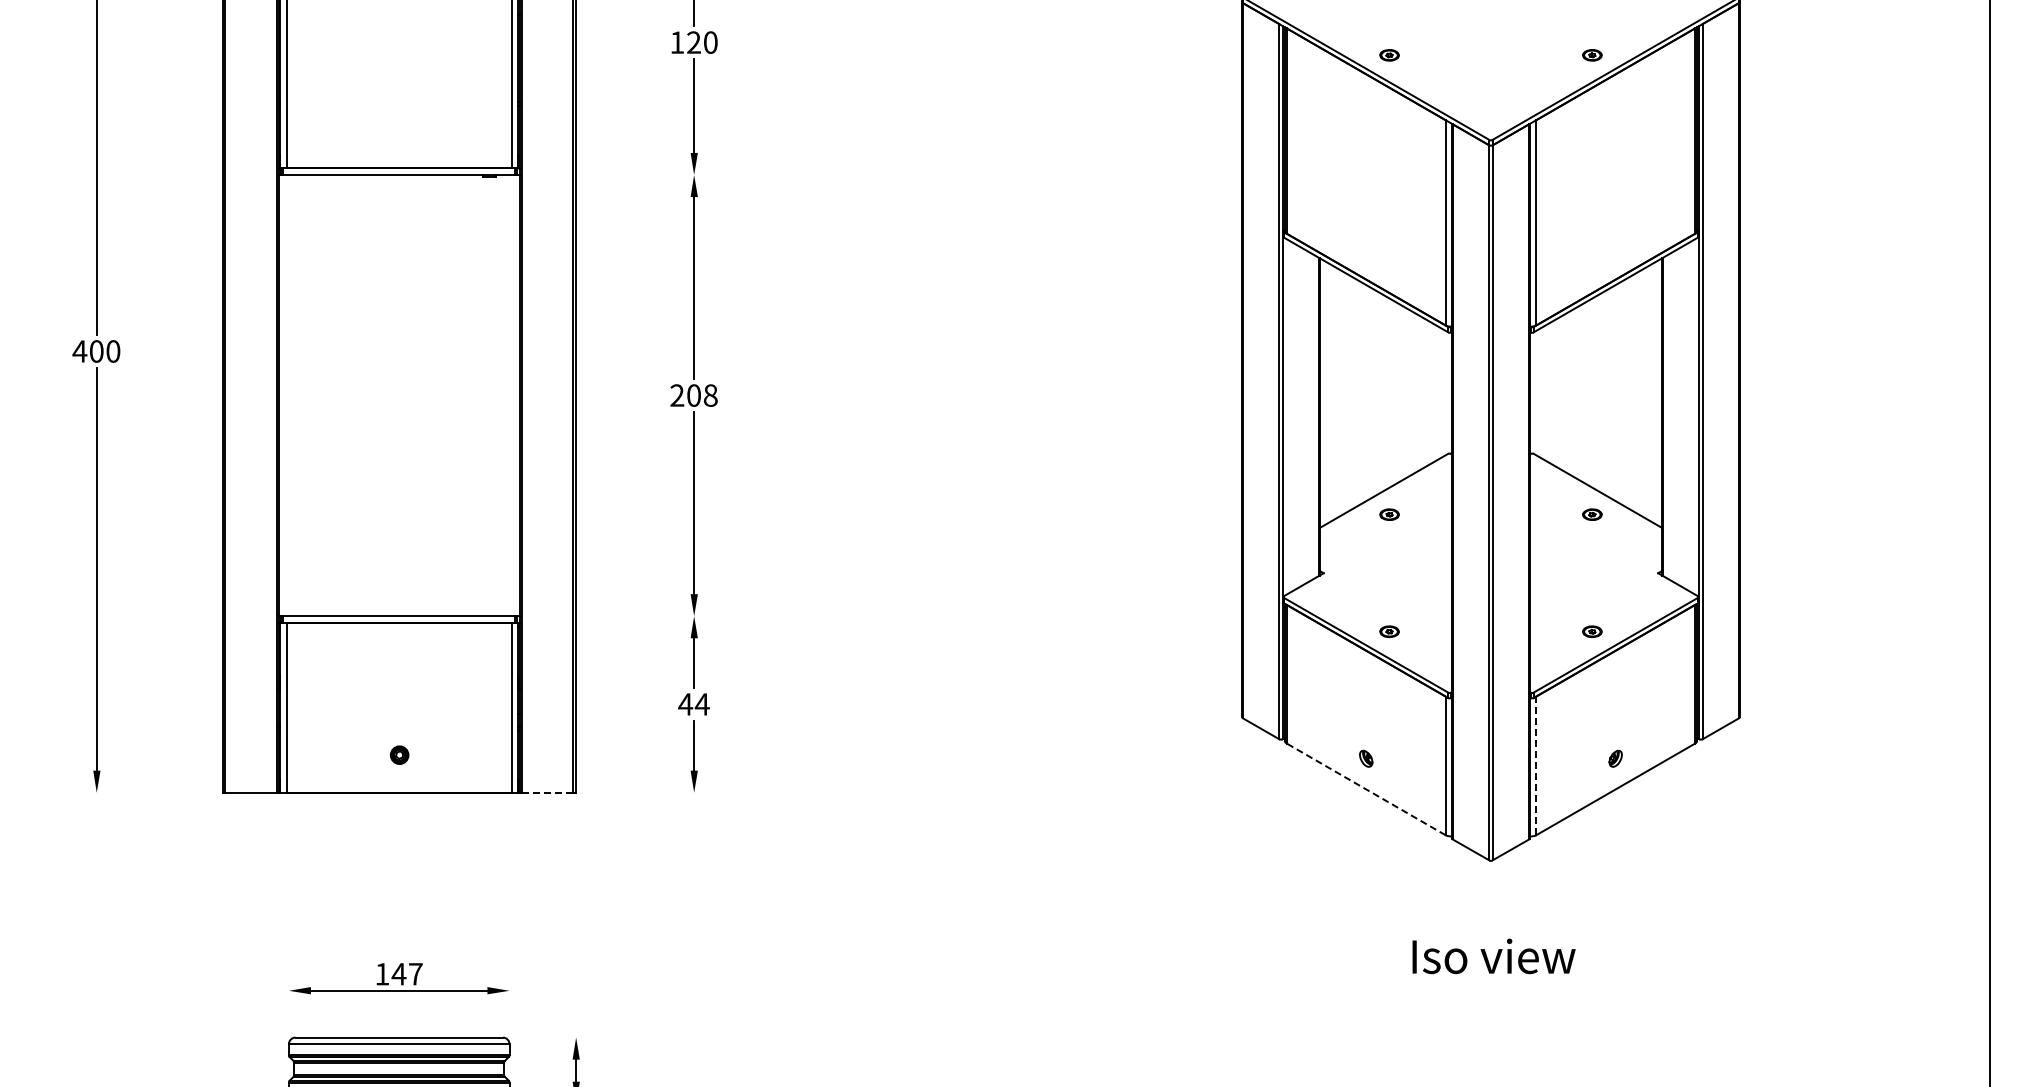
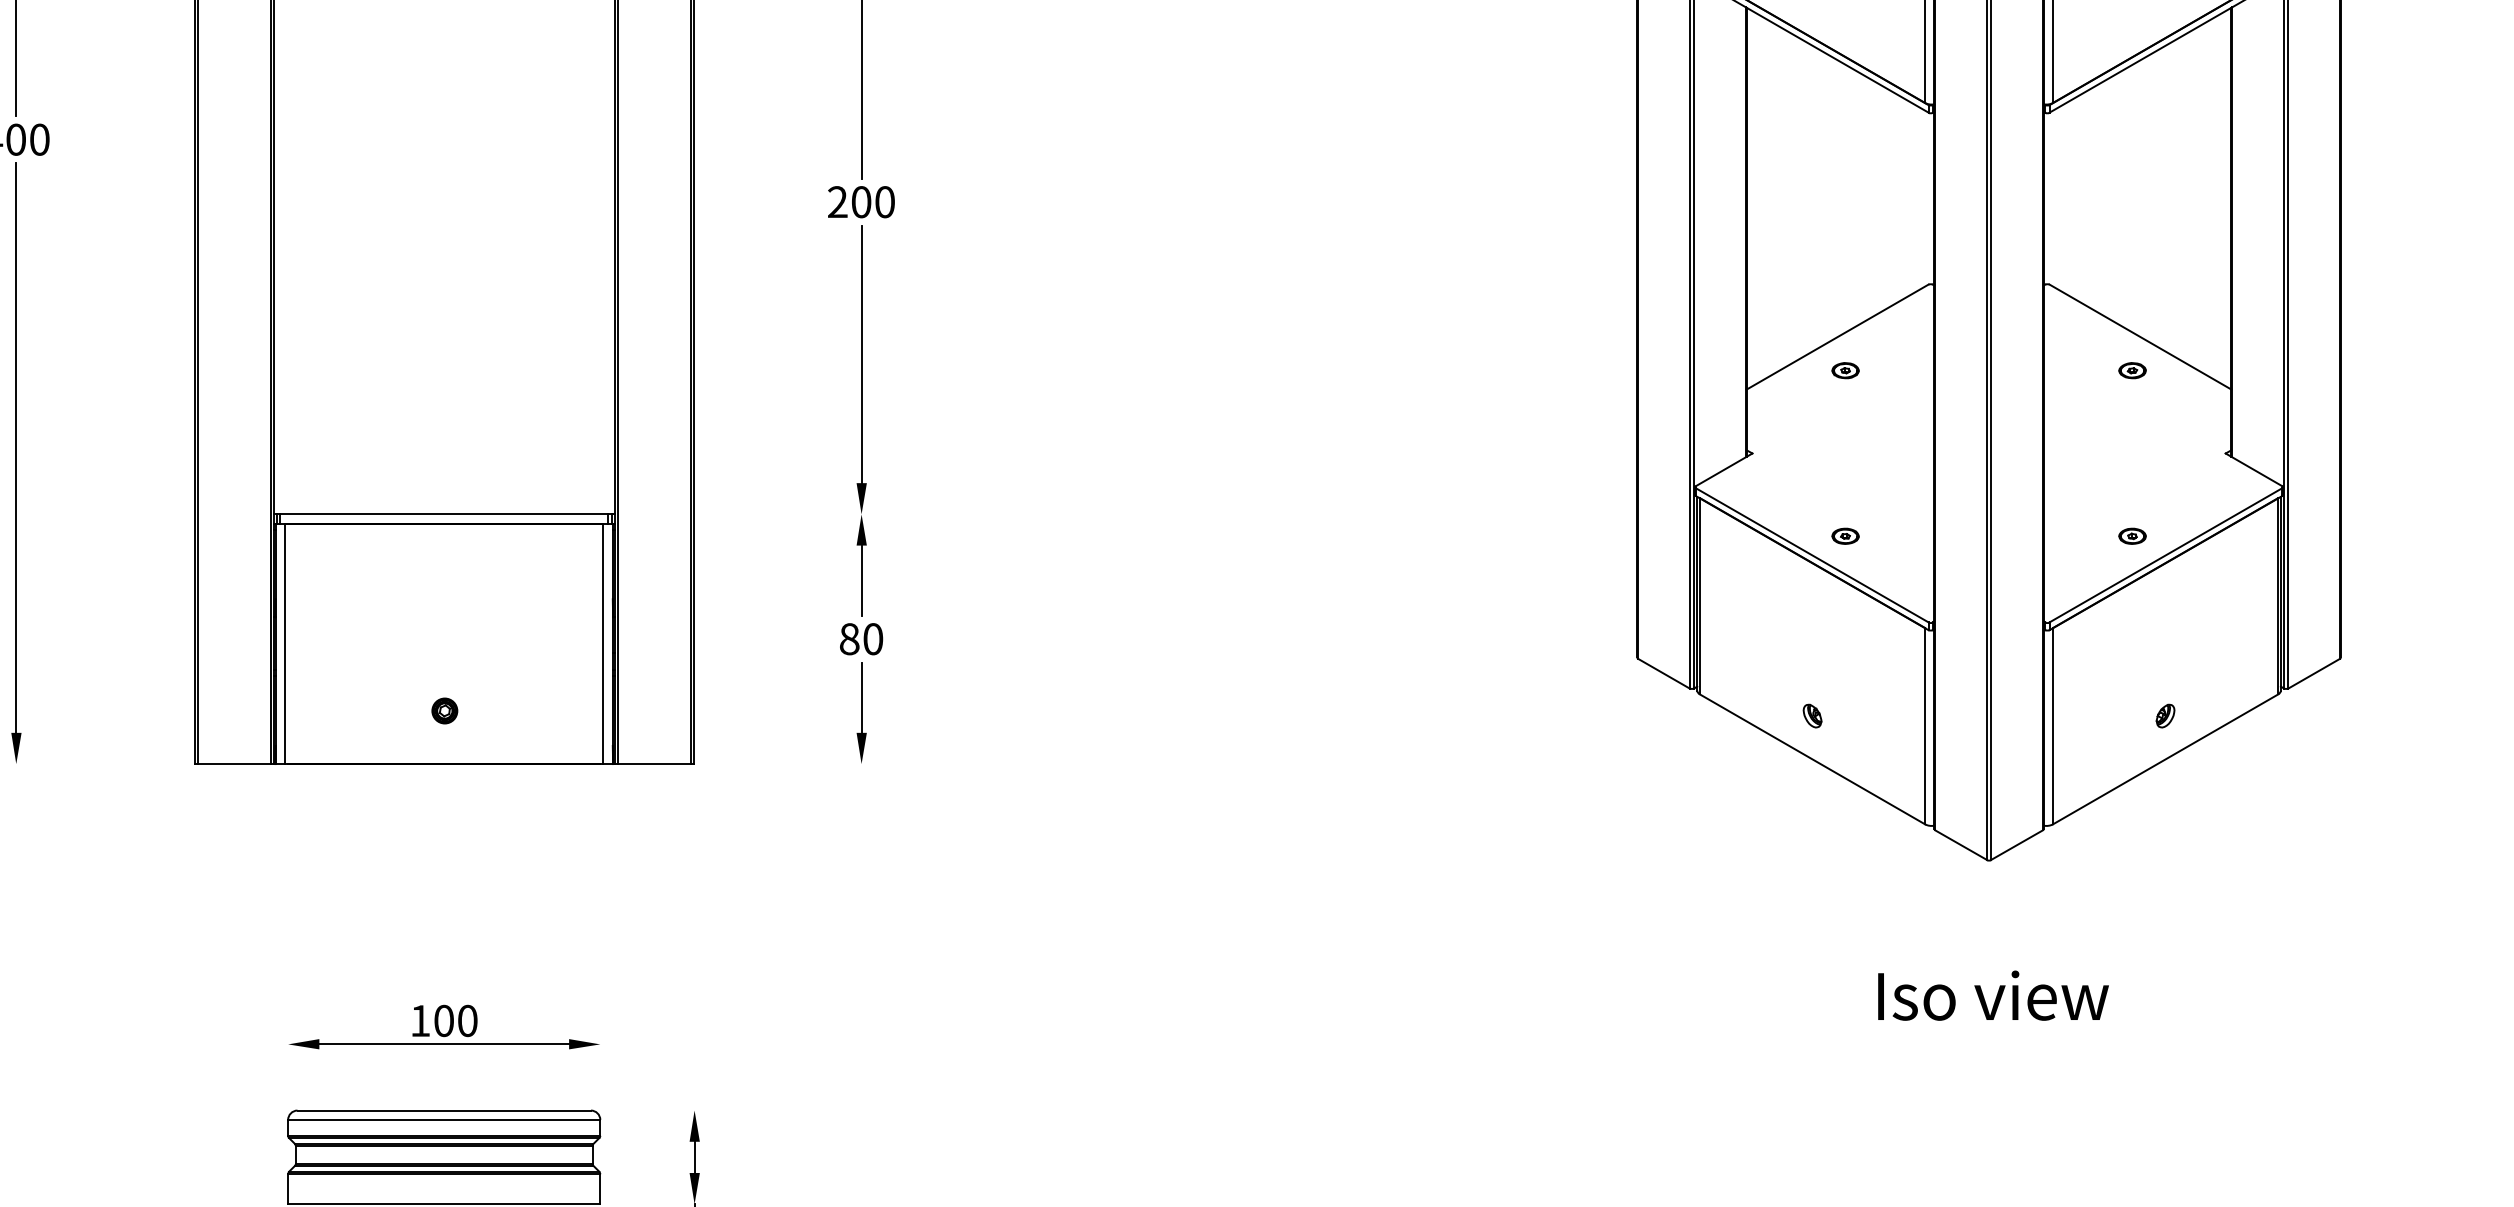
text: (710, 395) -> (884, 202), 208 -> 200
text: (693, 704) -> (860, 639), 44 -> 80
line: (1536, 765) -> (2053, 725), dashed -> solid
line: (1366, 789) -> (1812, 759), dashed -> solid
line: (547, 792) -> (654, 763), dashed -> solid
text: (406, 973) -> (454, 1019), 147 -> 100

